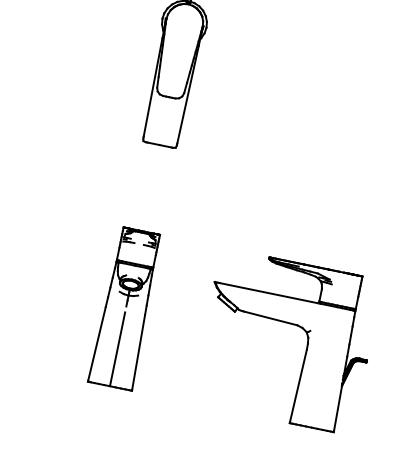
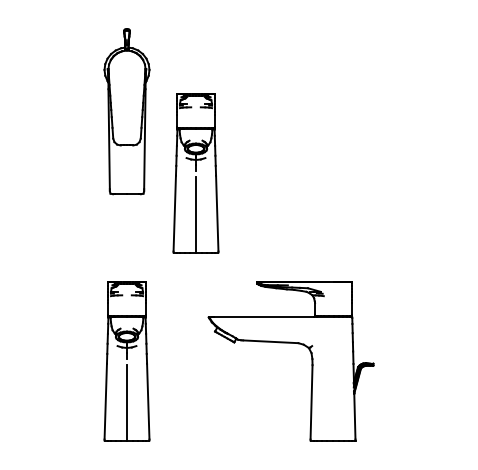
part: (230, 138) -> (195, 173), added

